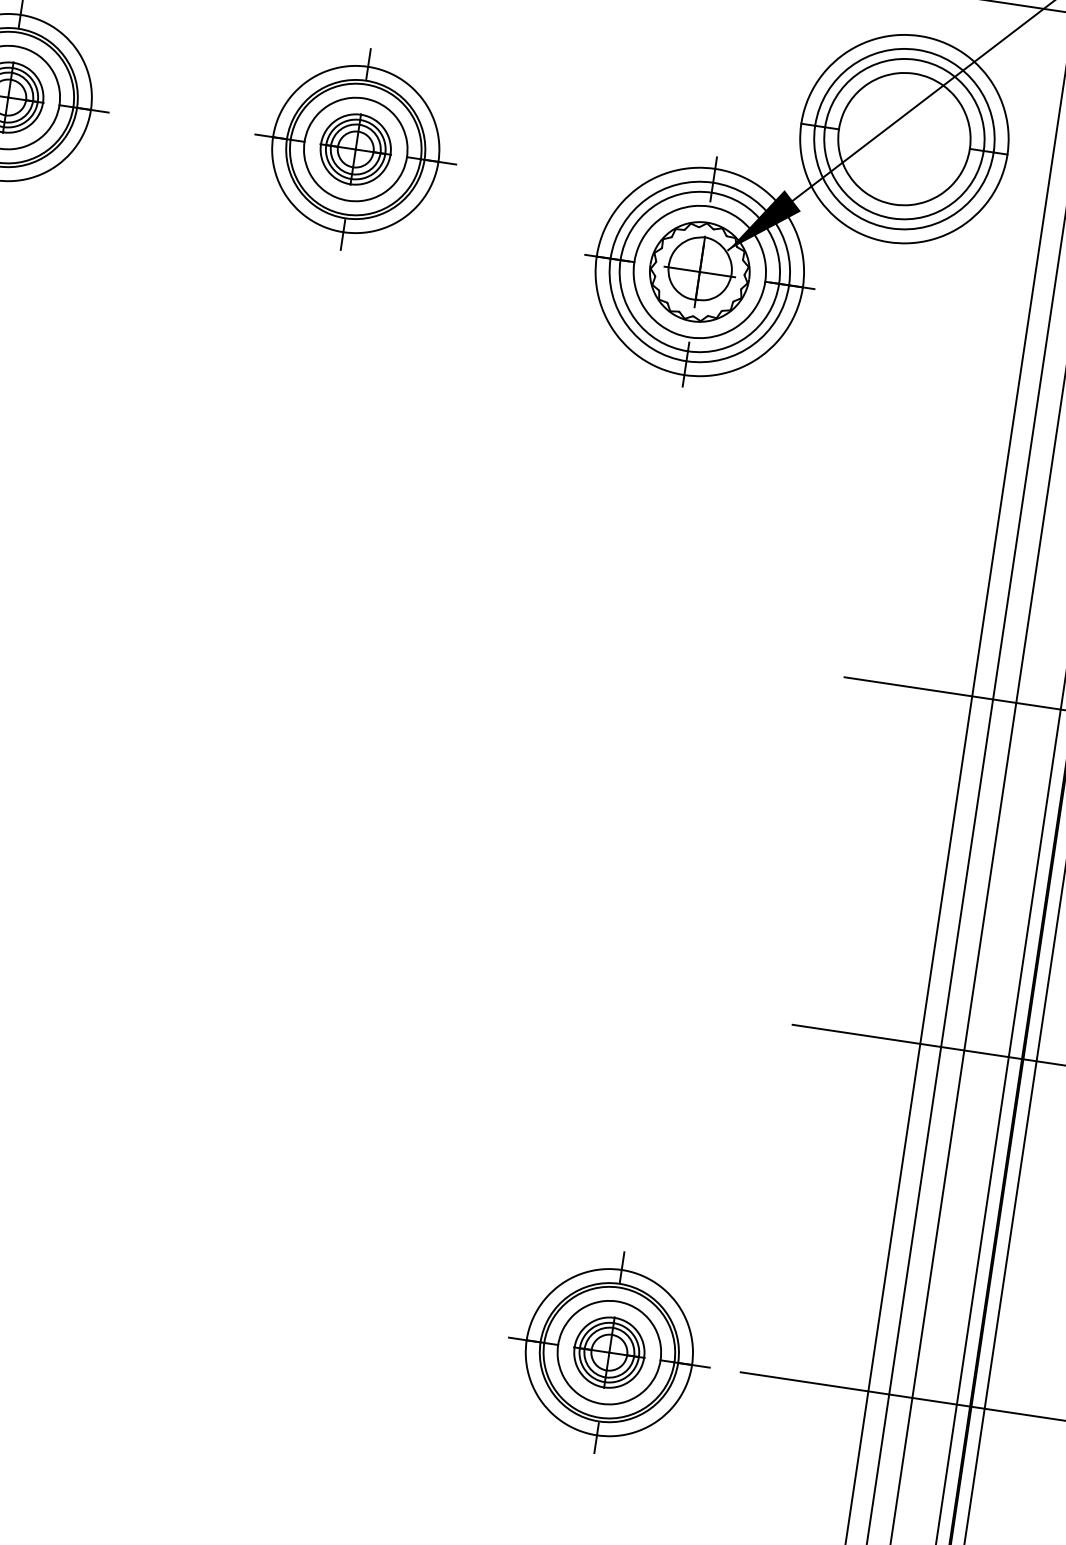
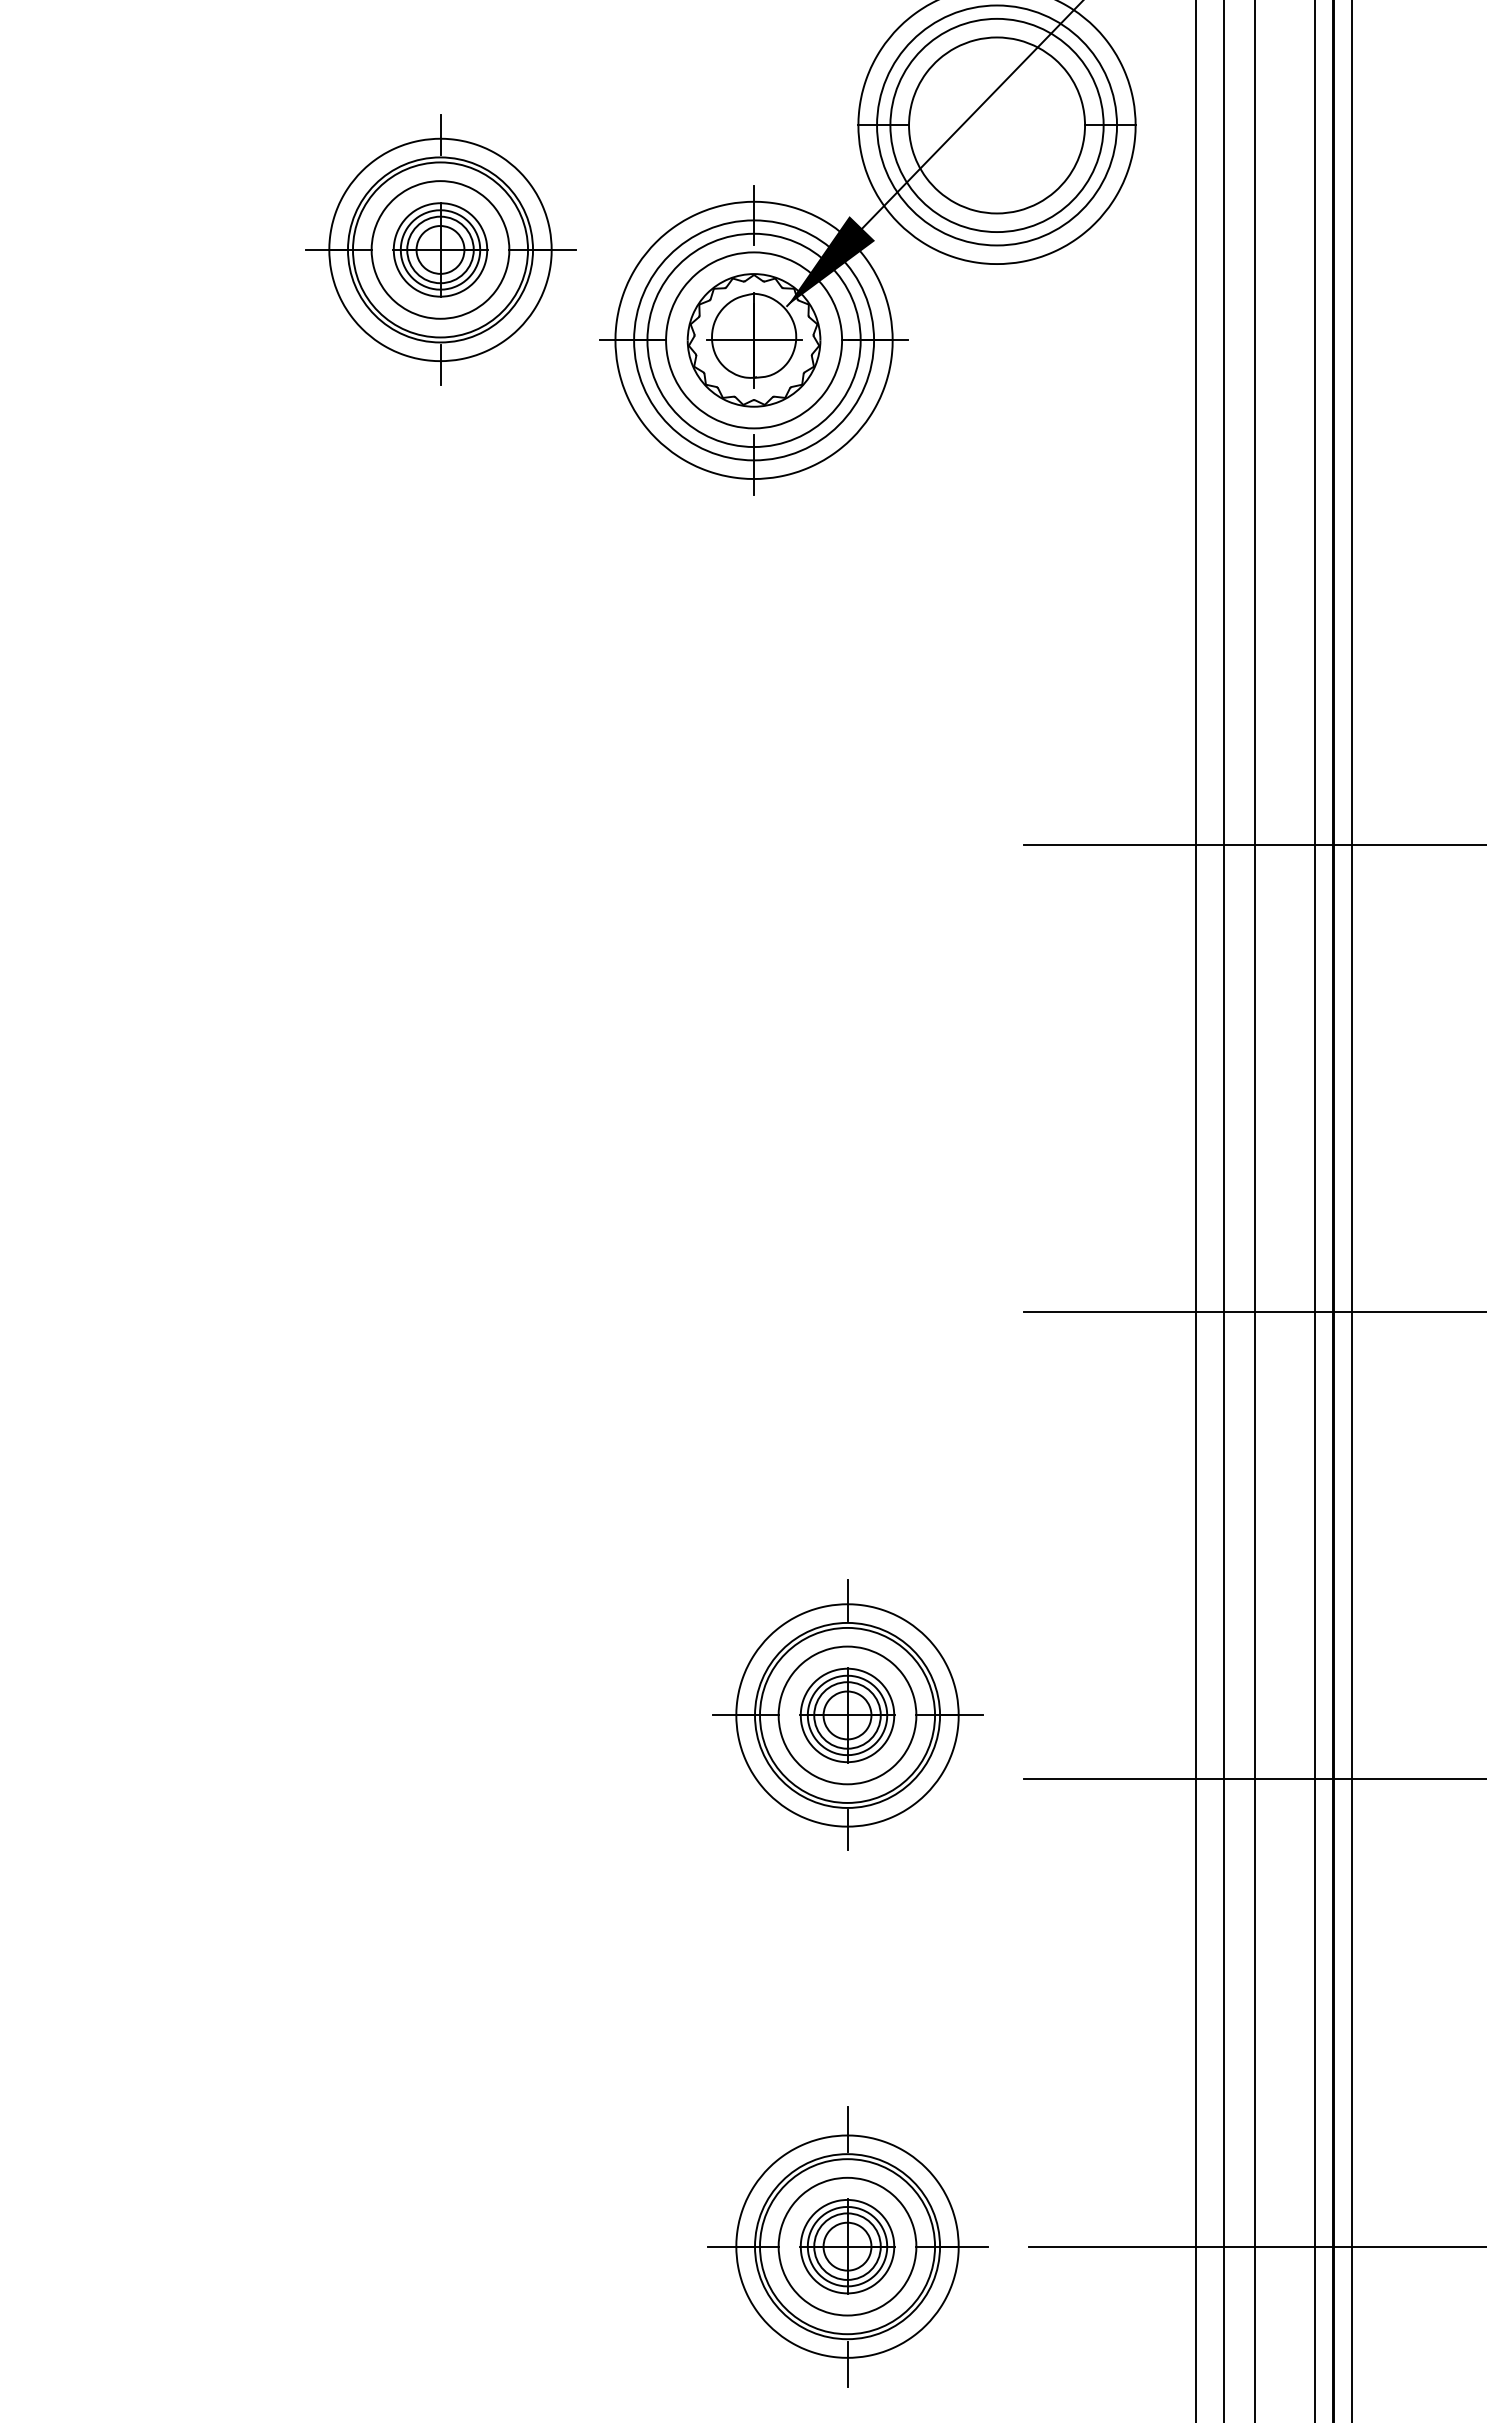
part: (355, 149) -> (440, 249), moved
part: (609, 1351) -> (847, 1714), moved

